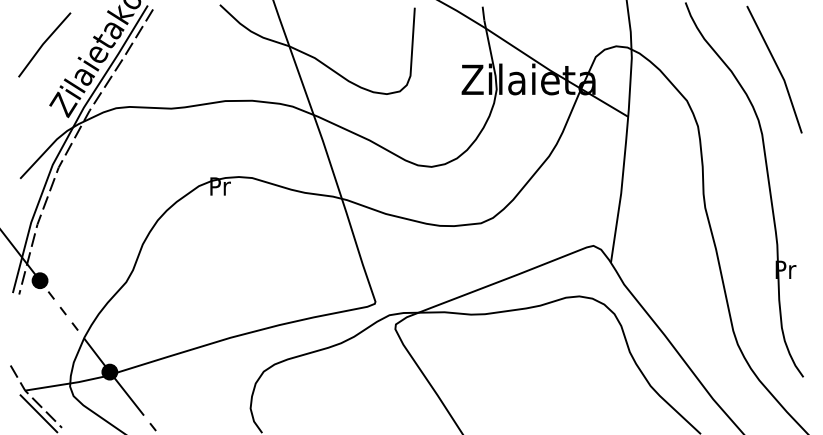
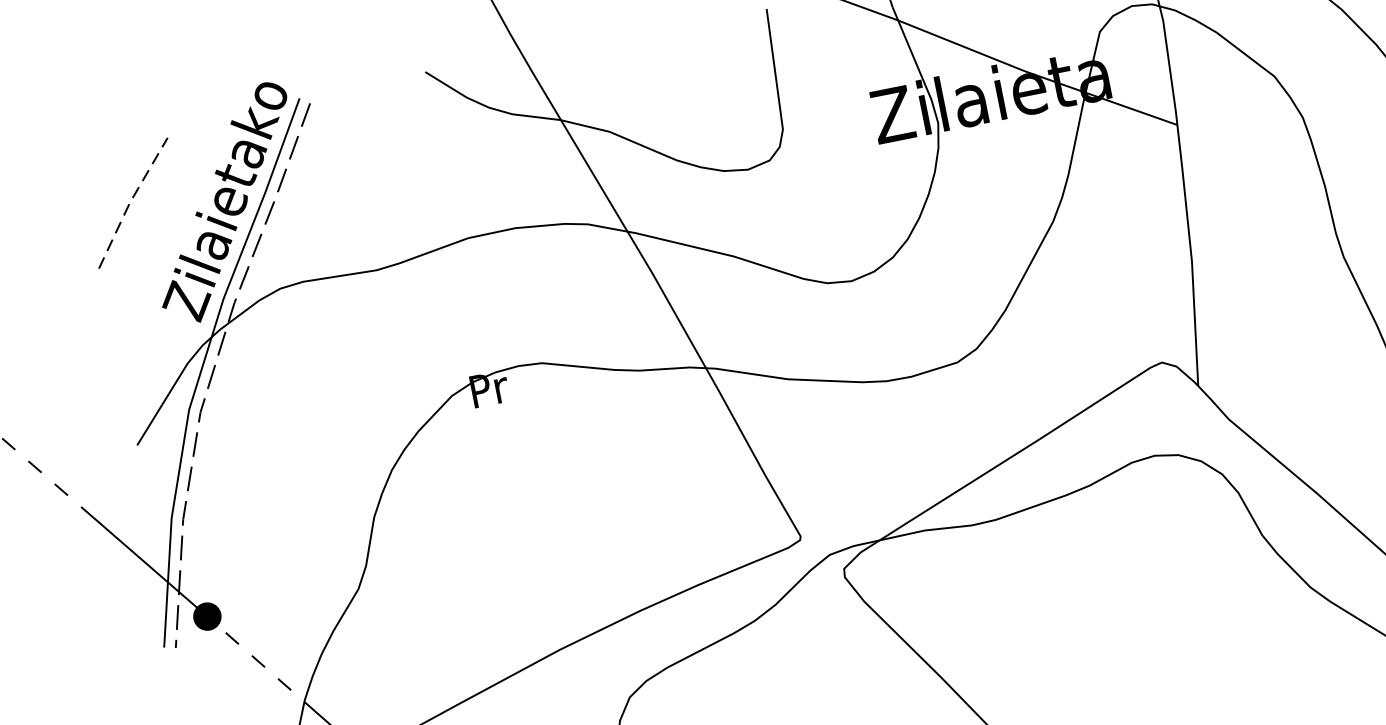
line: (43, 44) -> (130, 202), solid -> dashed

